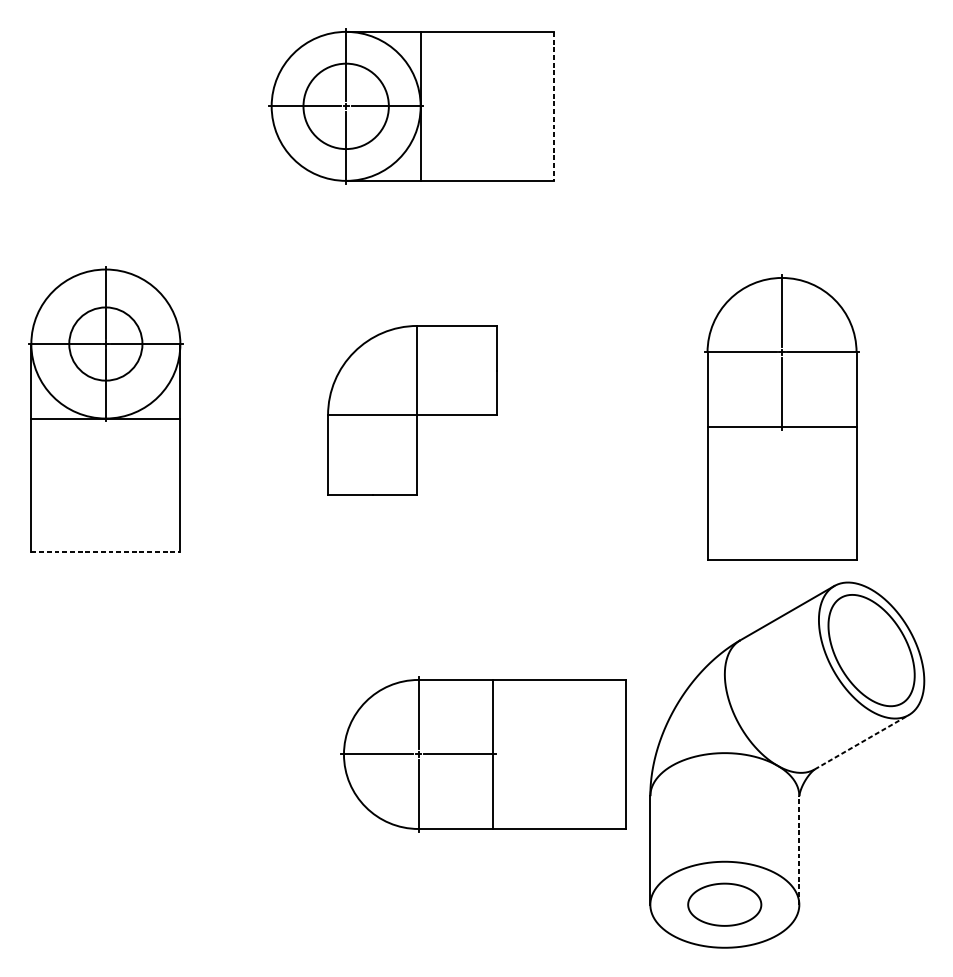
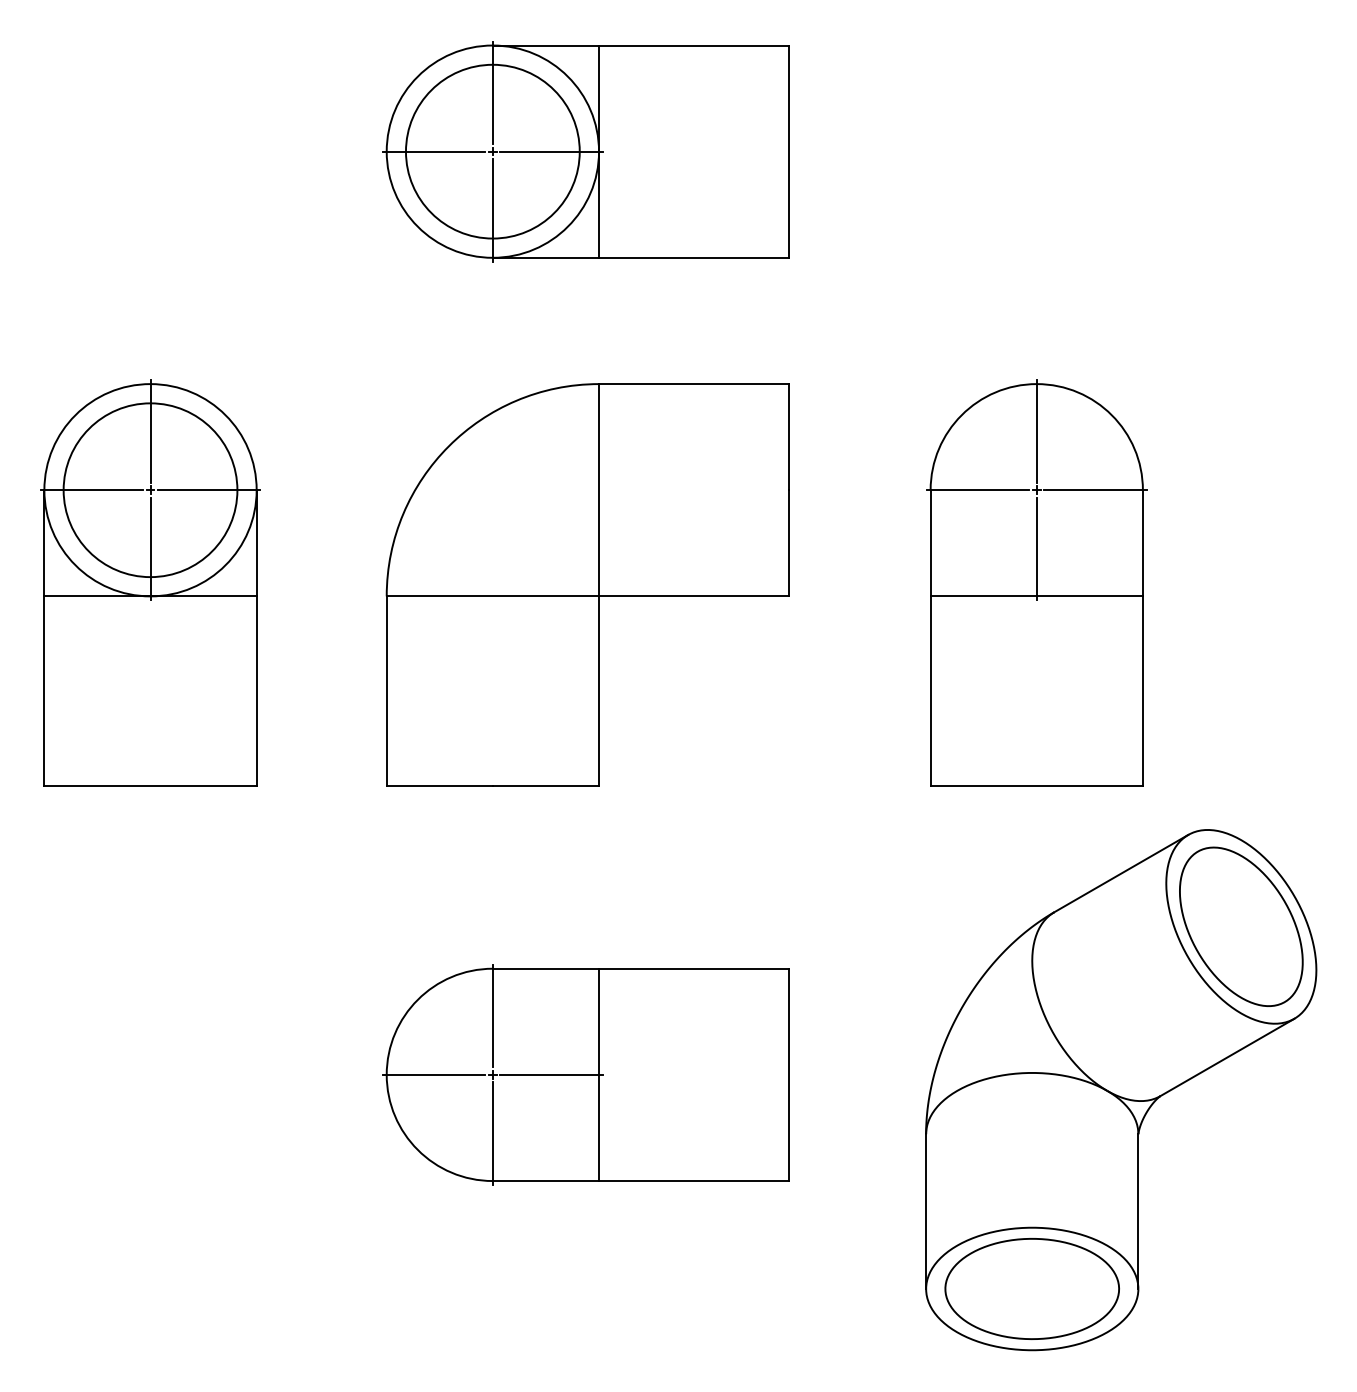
circle: (345, 106) -> (492, 151), size x1.43
line: (553, 106) -> (788, 152), dashed -> solid
circle: (105, 344) -> (150, 490), size x1.67
part: (412, 410) -> (587, 584), size x1.67
part: (781, 417) -> (1036, 582), moved
line: (106, 551) -> (151, 785), dashed -> solid
line: (861, 742) -> (1227, 1057), dashed -> solid
part: (483, 754) -> (585, 1074), moved
line: (799, 850) -> (1138, 1211), dashed -> solid
part: (724, 904) -> (1031, 1288), size x1.67

